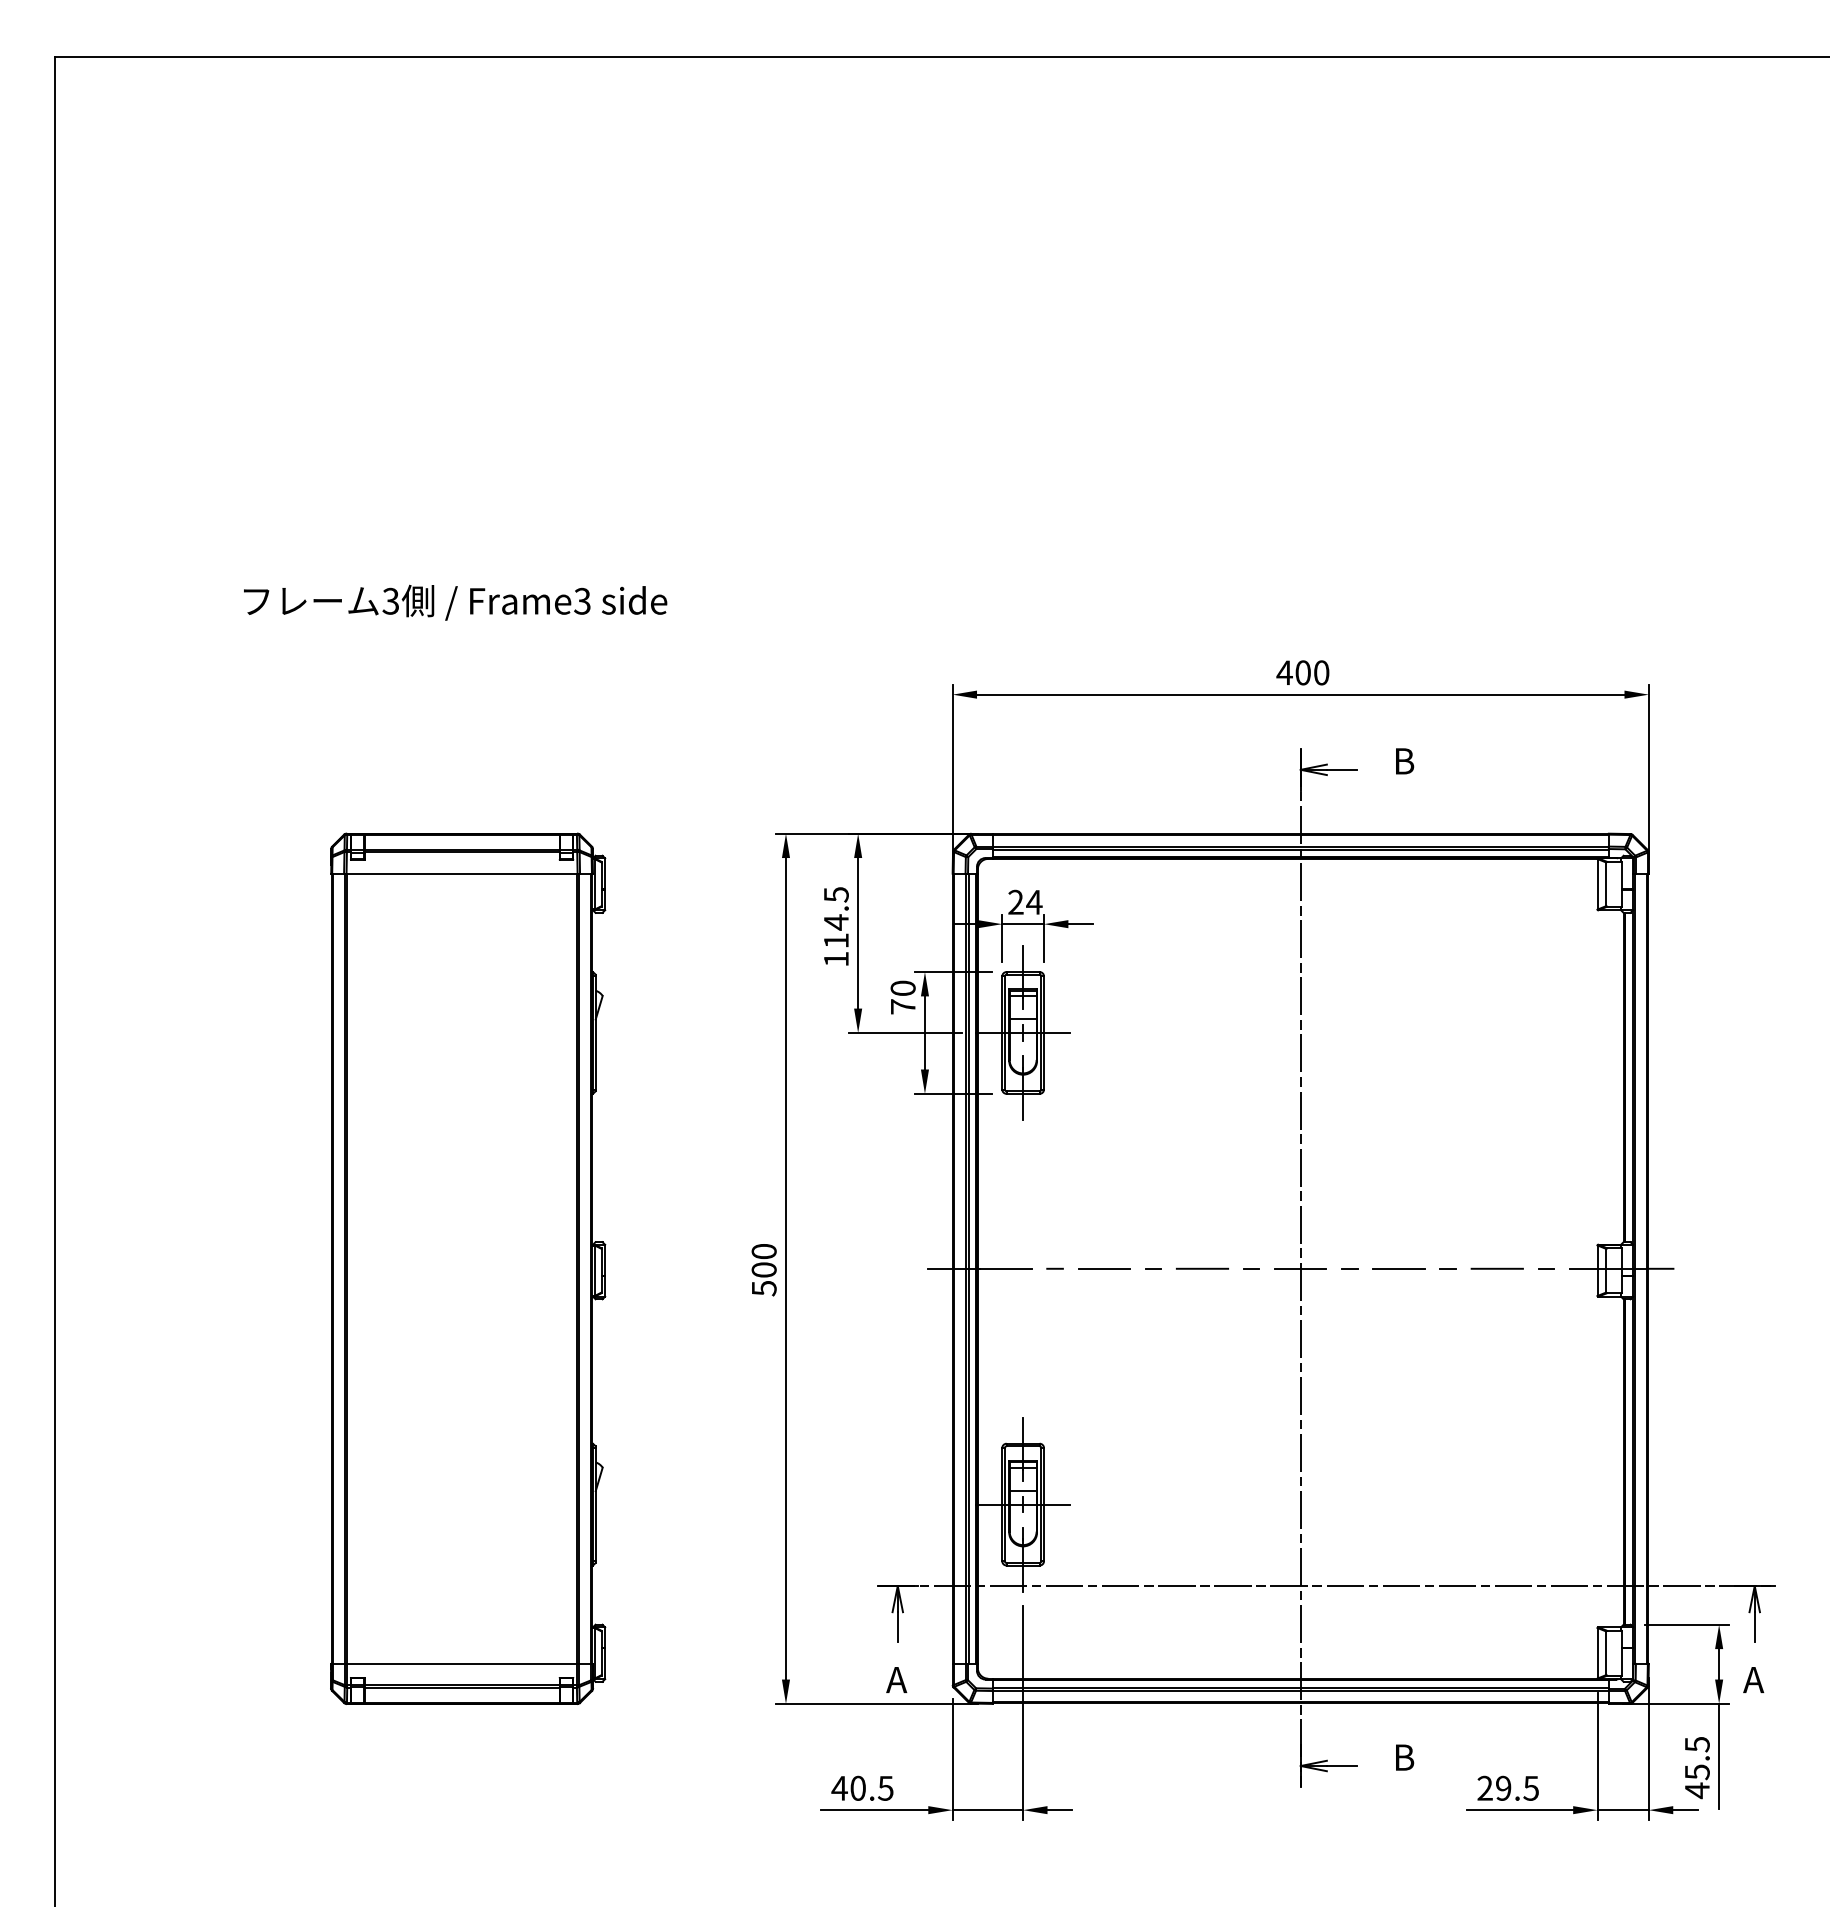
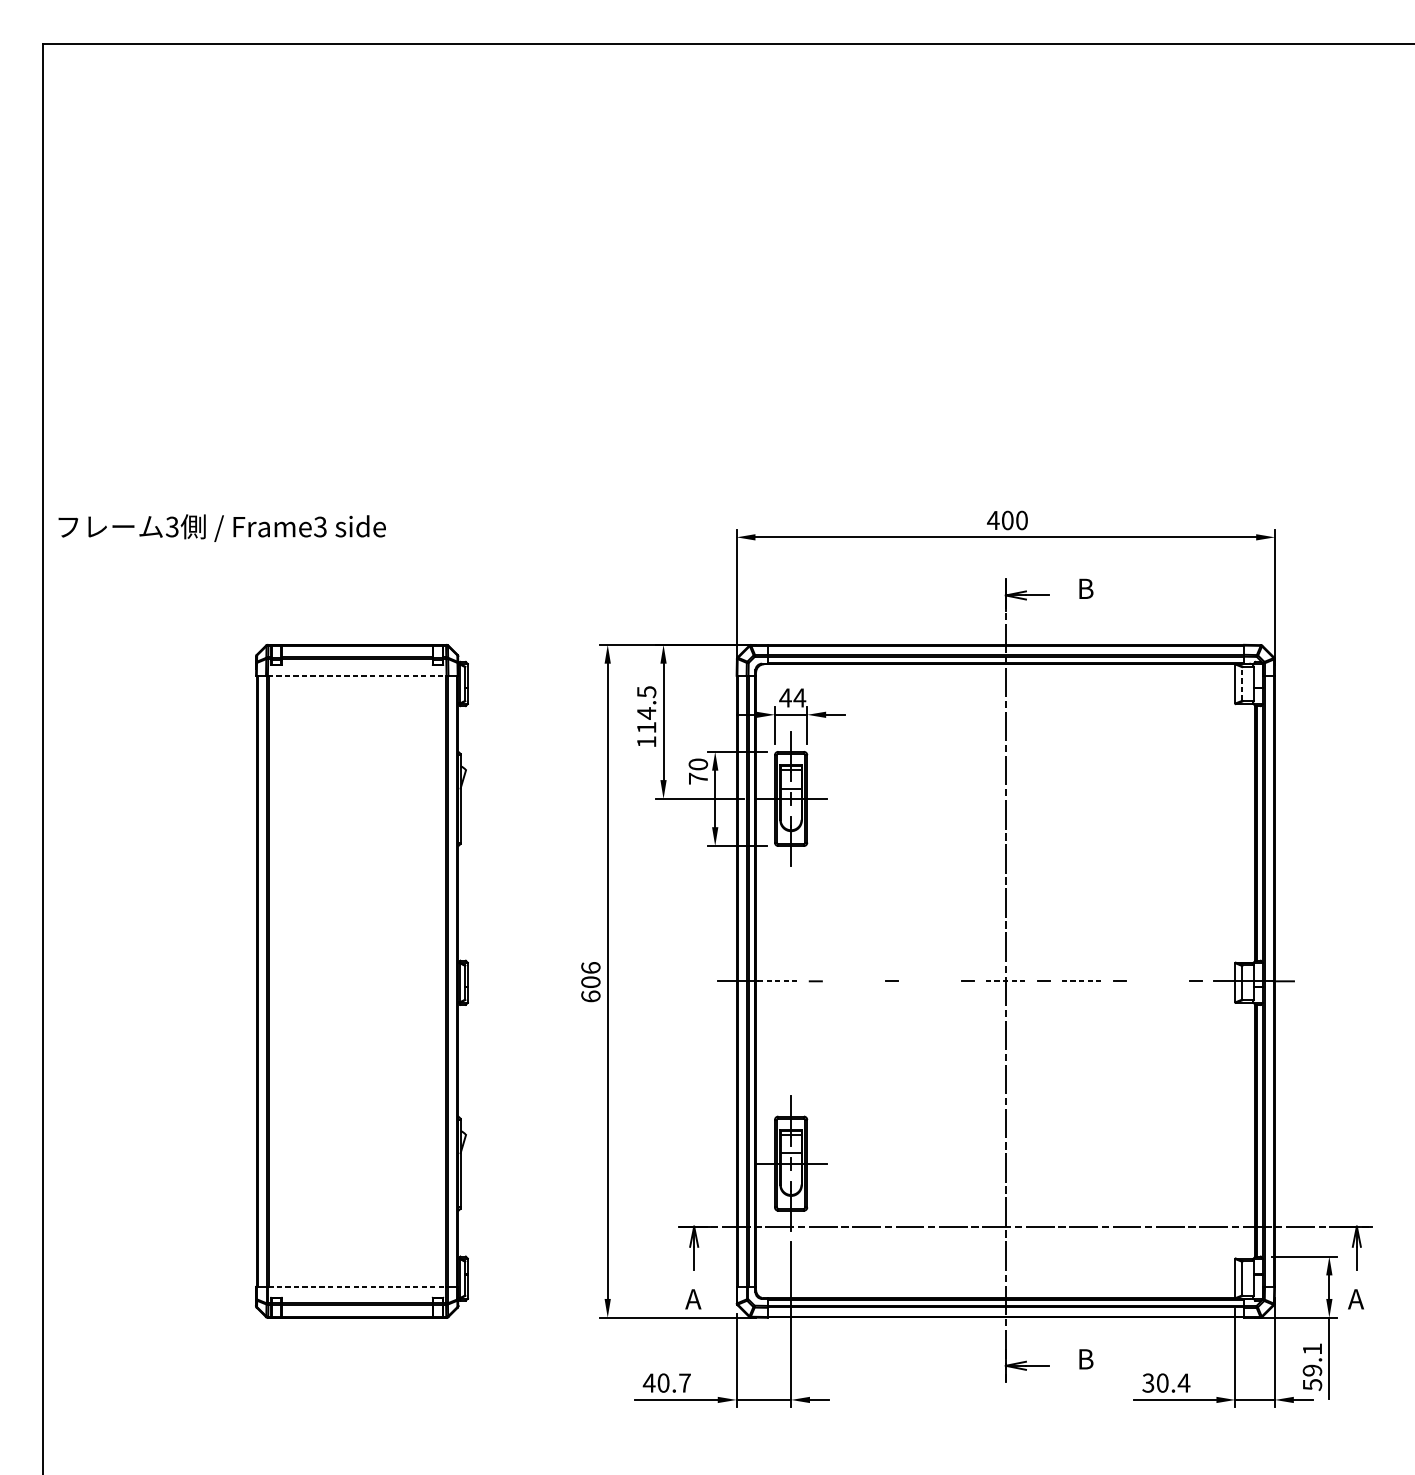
text: (455, 602) -> (222, 527), moved
line: (462, 873) -> (357, 675), solid -> dashed
line: (1606, 884) -> (1242, 684), solid -> dashed
text: (1015, 901) -> (785, 697), 24 -> 44
line: (1005, 1268) -> (777, 981), solid -> dashed
line: (1103, 1268) -> (853, 981), removed
line: (1202, 1268) -> (929, 981), removed
line: (1300, 1268) -> (1005, 981), solid -> dashed
line: (1399, 1268) -> (1082, 981), solid -> dashed
line: (1496, 1268) -> (1157, 981), removed
text: (763, 1269) -> (590, 981), 500 -> 606
line: (462, 1663) -> (357, 1286), solid -> dashed
text: (1696, 1768) -> (1311, 1367), 45.5 -> 59.1
text: (1508, 1787) -> (1166, 1382), 29.5 -> 30.4
text: (885, 1788) -> (684, 1383), 40.5 -> 40.7

